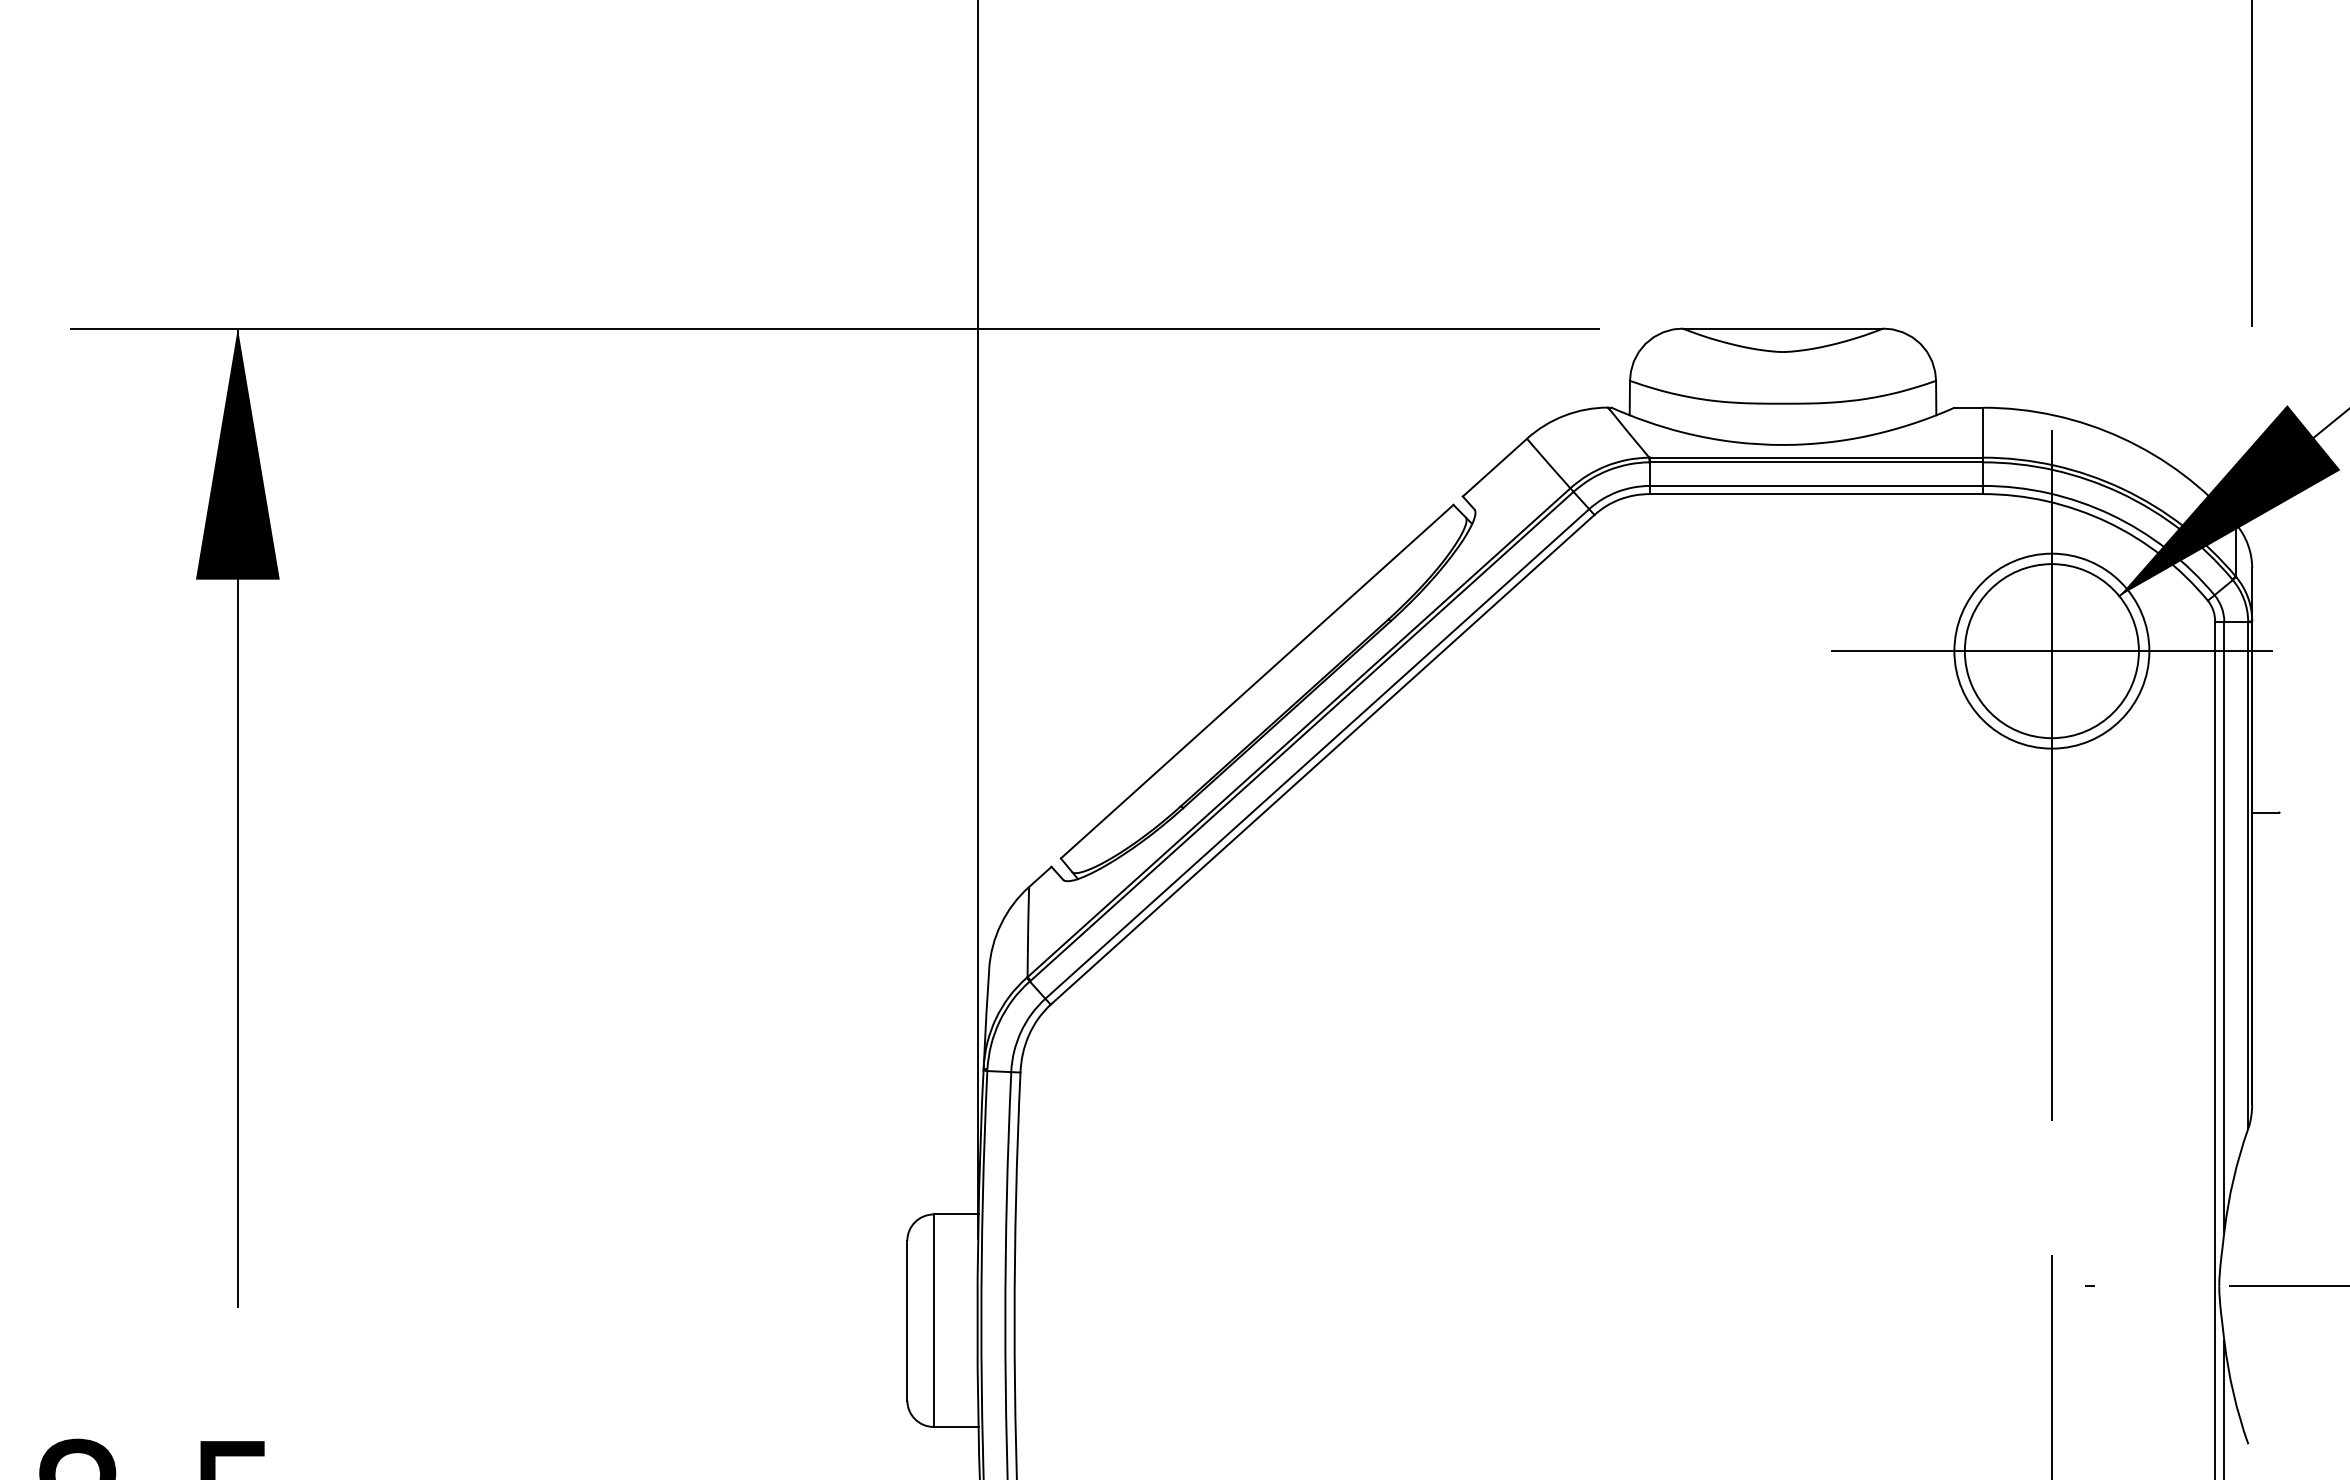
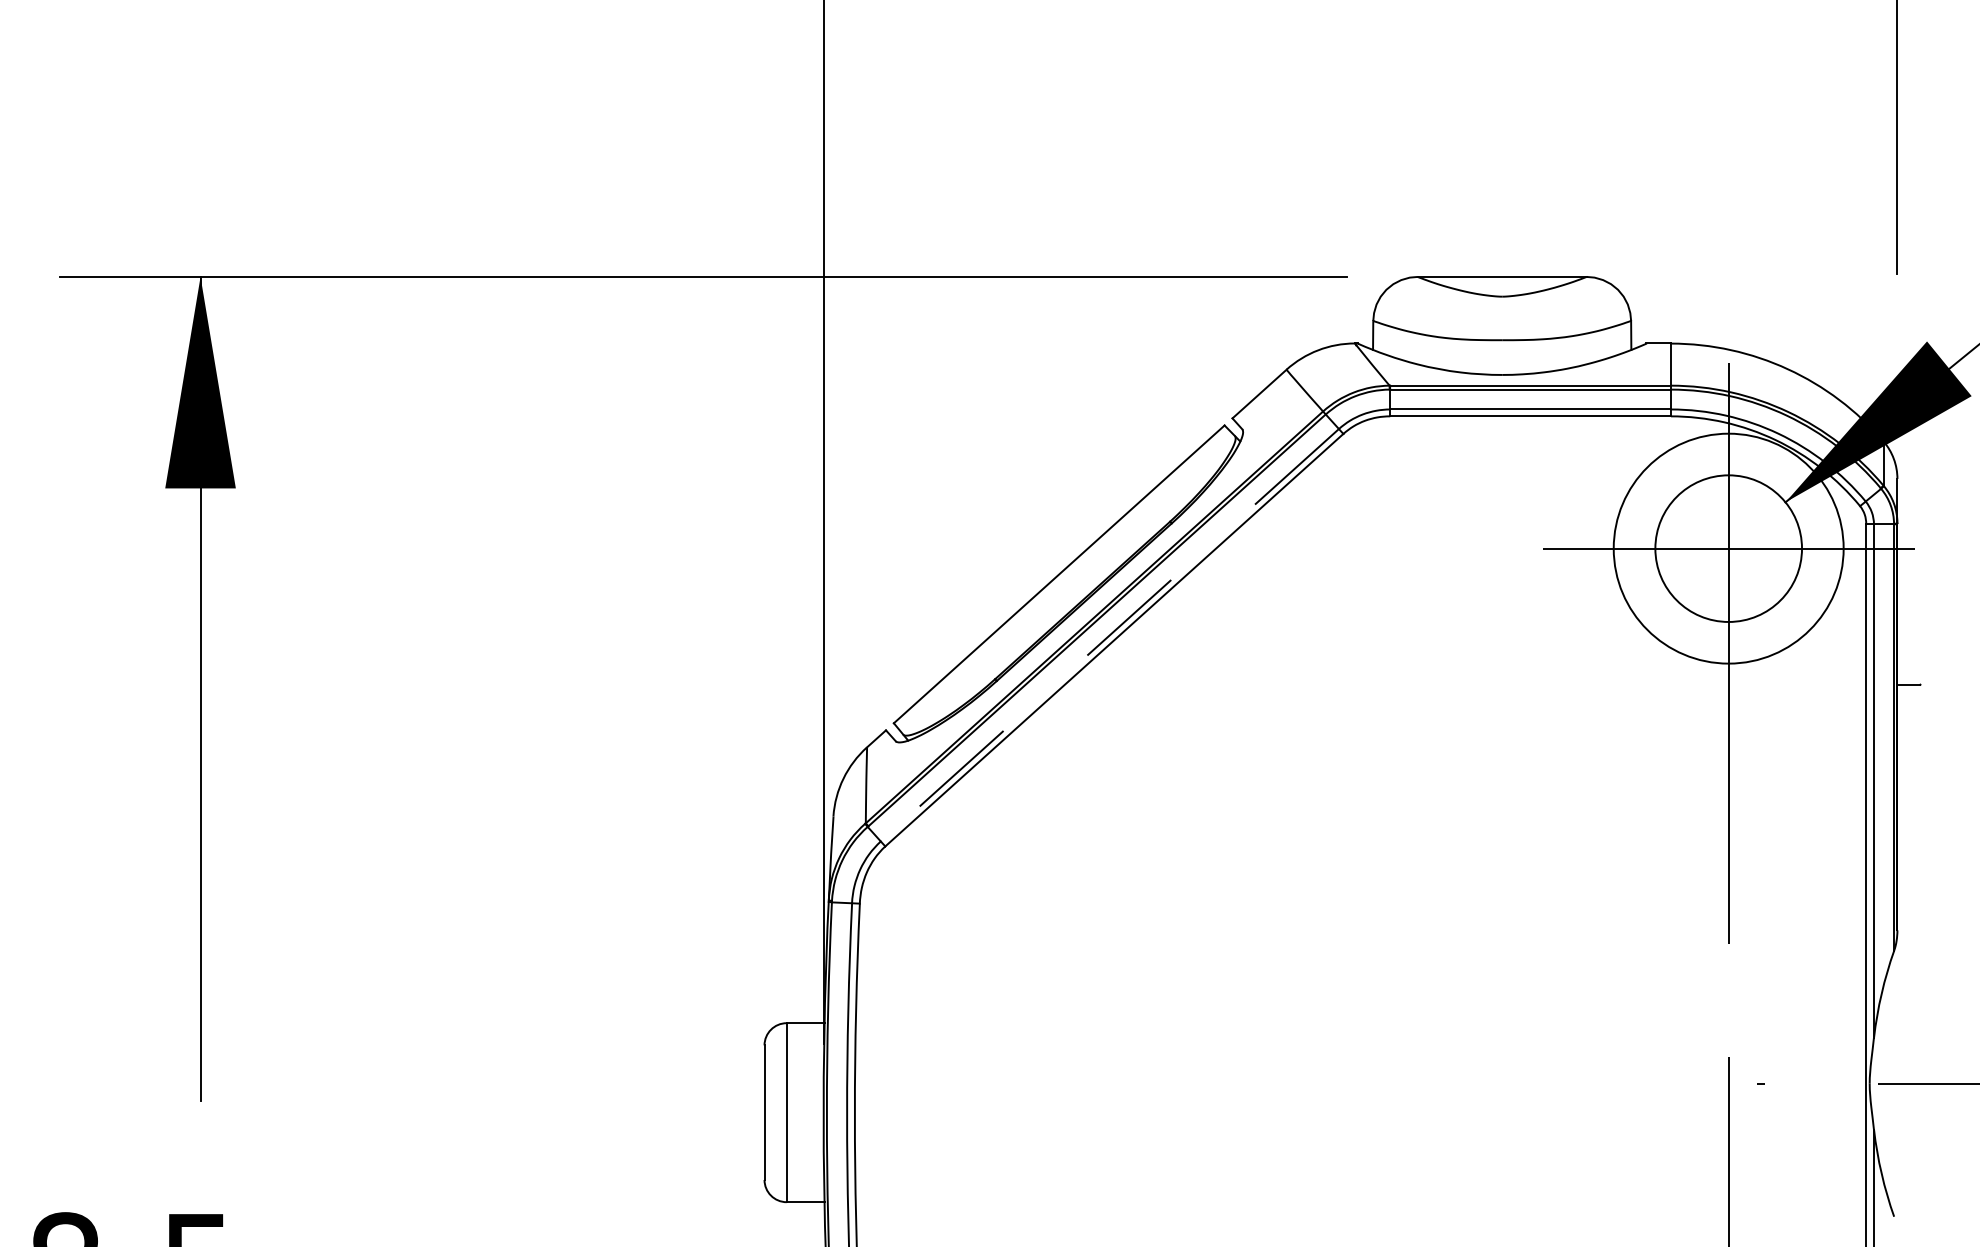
circle: (2051, 650) -> (1728, 548), size x1.4
line: (1317, 753) -> (1110, 634), solid -> dashed

